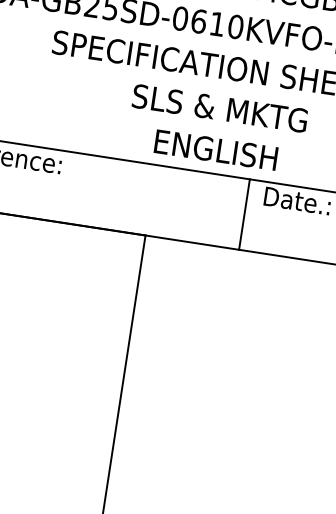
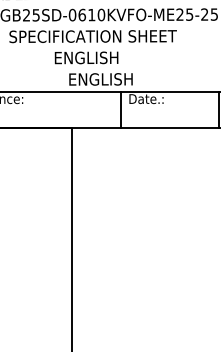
text: (219, 107) -> (99, 57), SLS & MKTG -> ENGLISH

